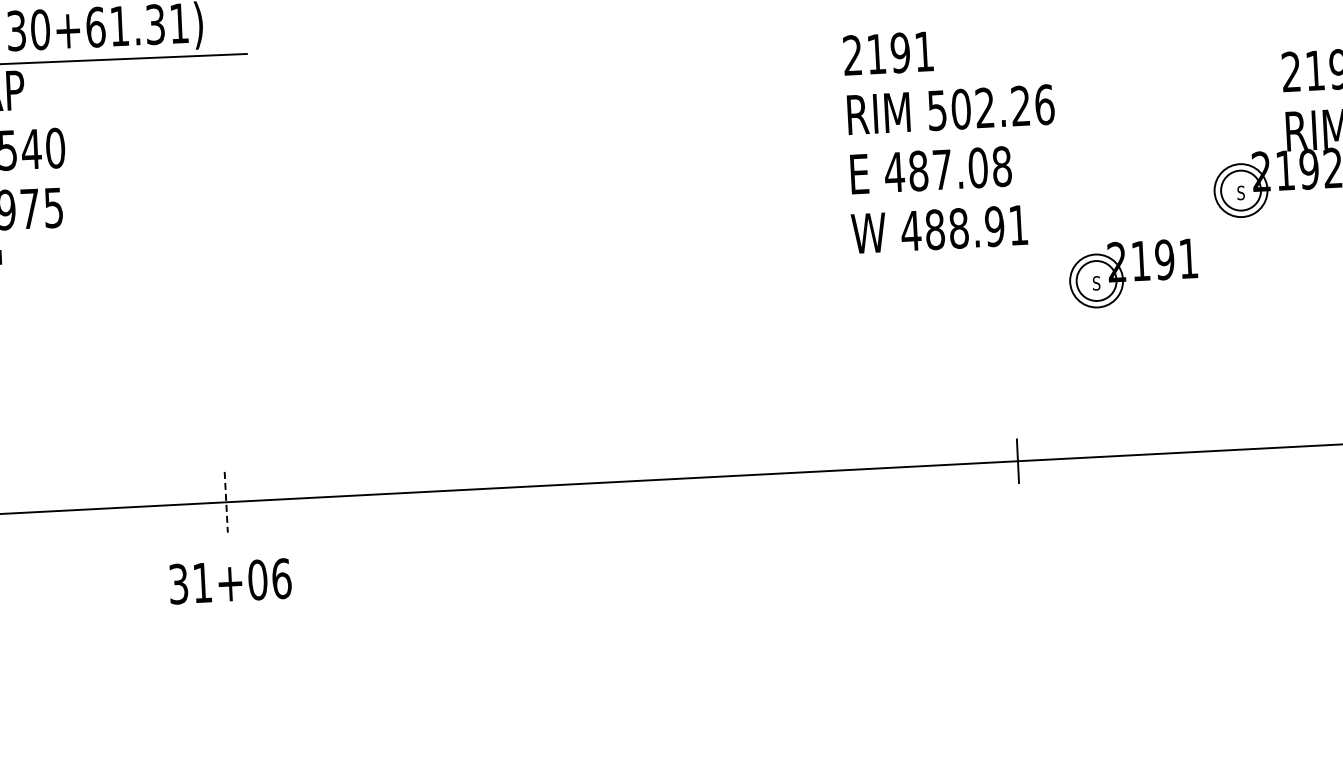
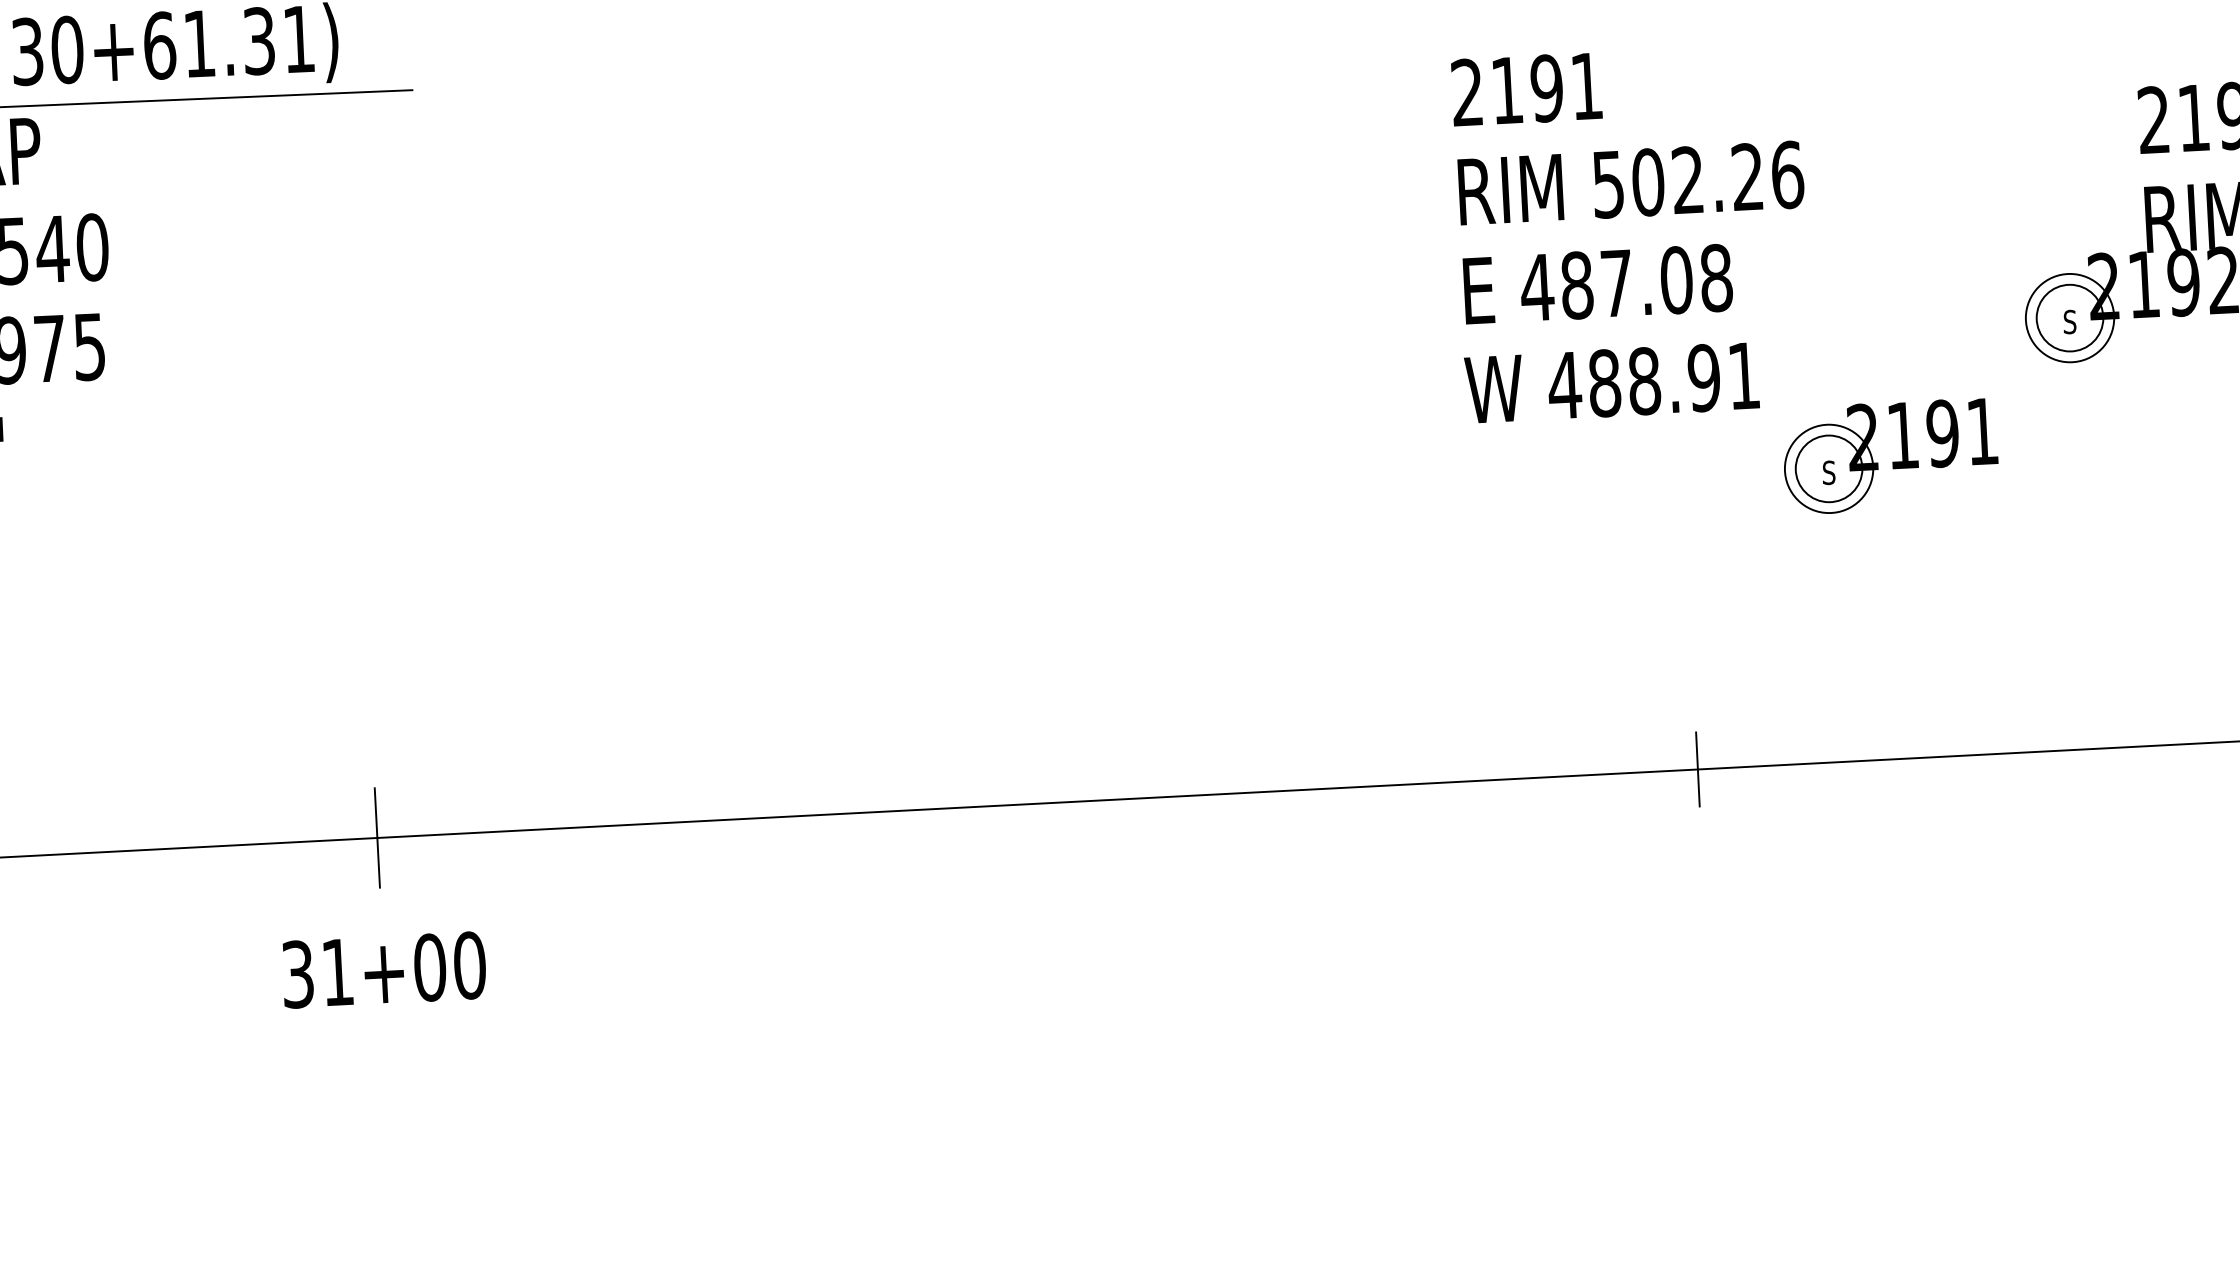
text: (948, 142) -> (1627, 237), moved
line: (226, 502) -> (377, 838), dashed -> solid
text: (281, 578) -> (469, 965), 31+06 -> 31+00

